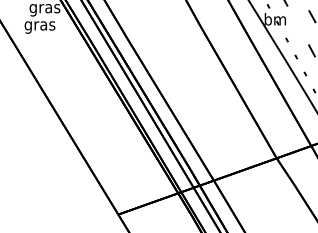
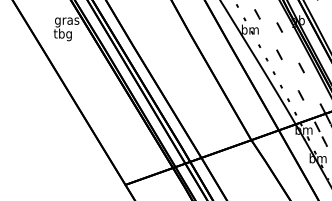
text: (40, 25) -> (63, 34), gras -> tbg

